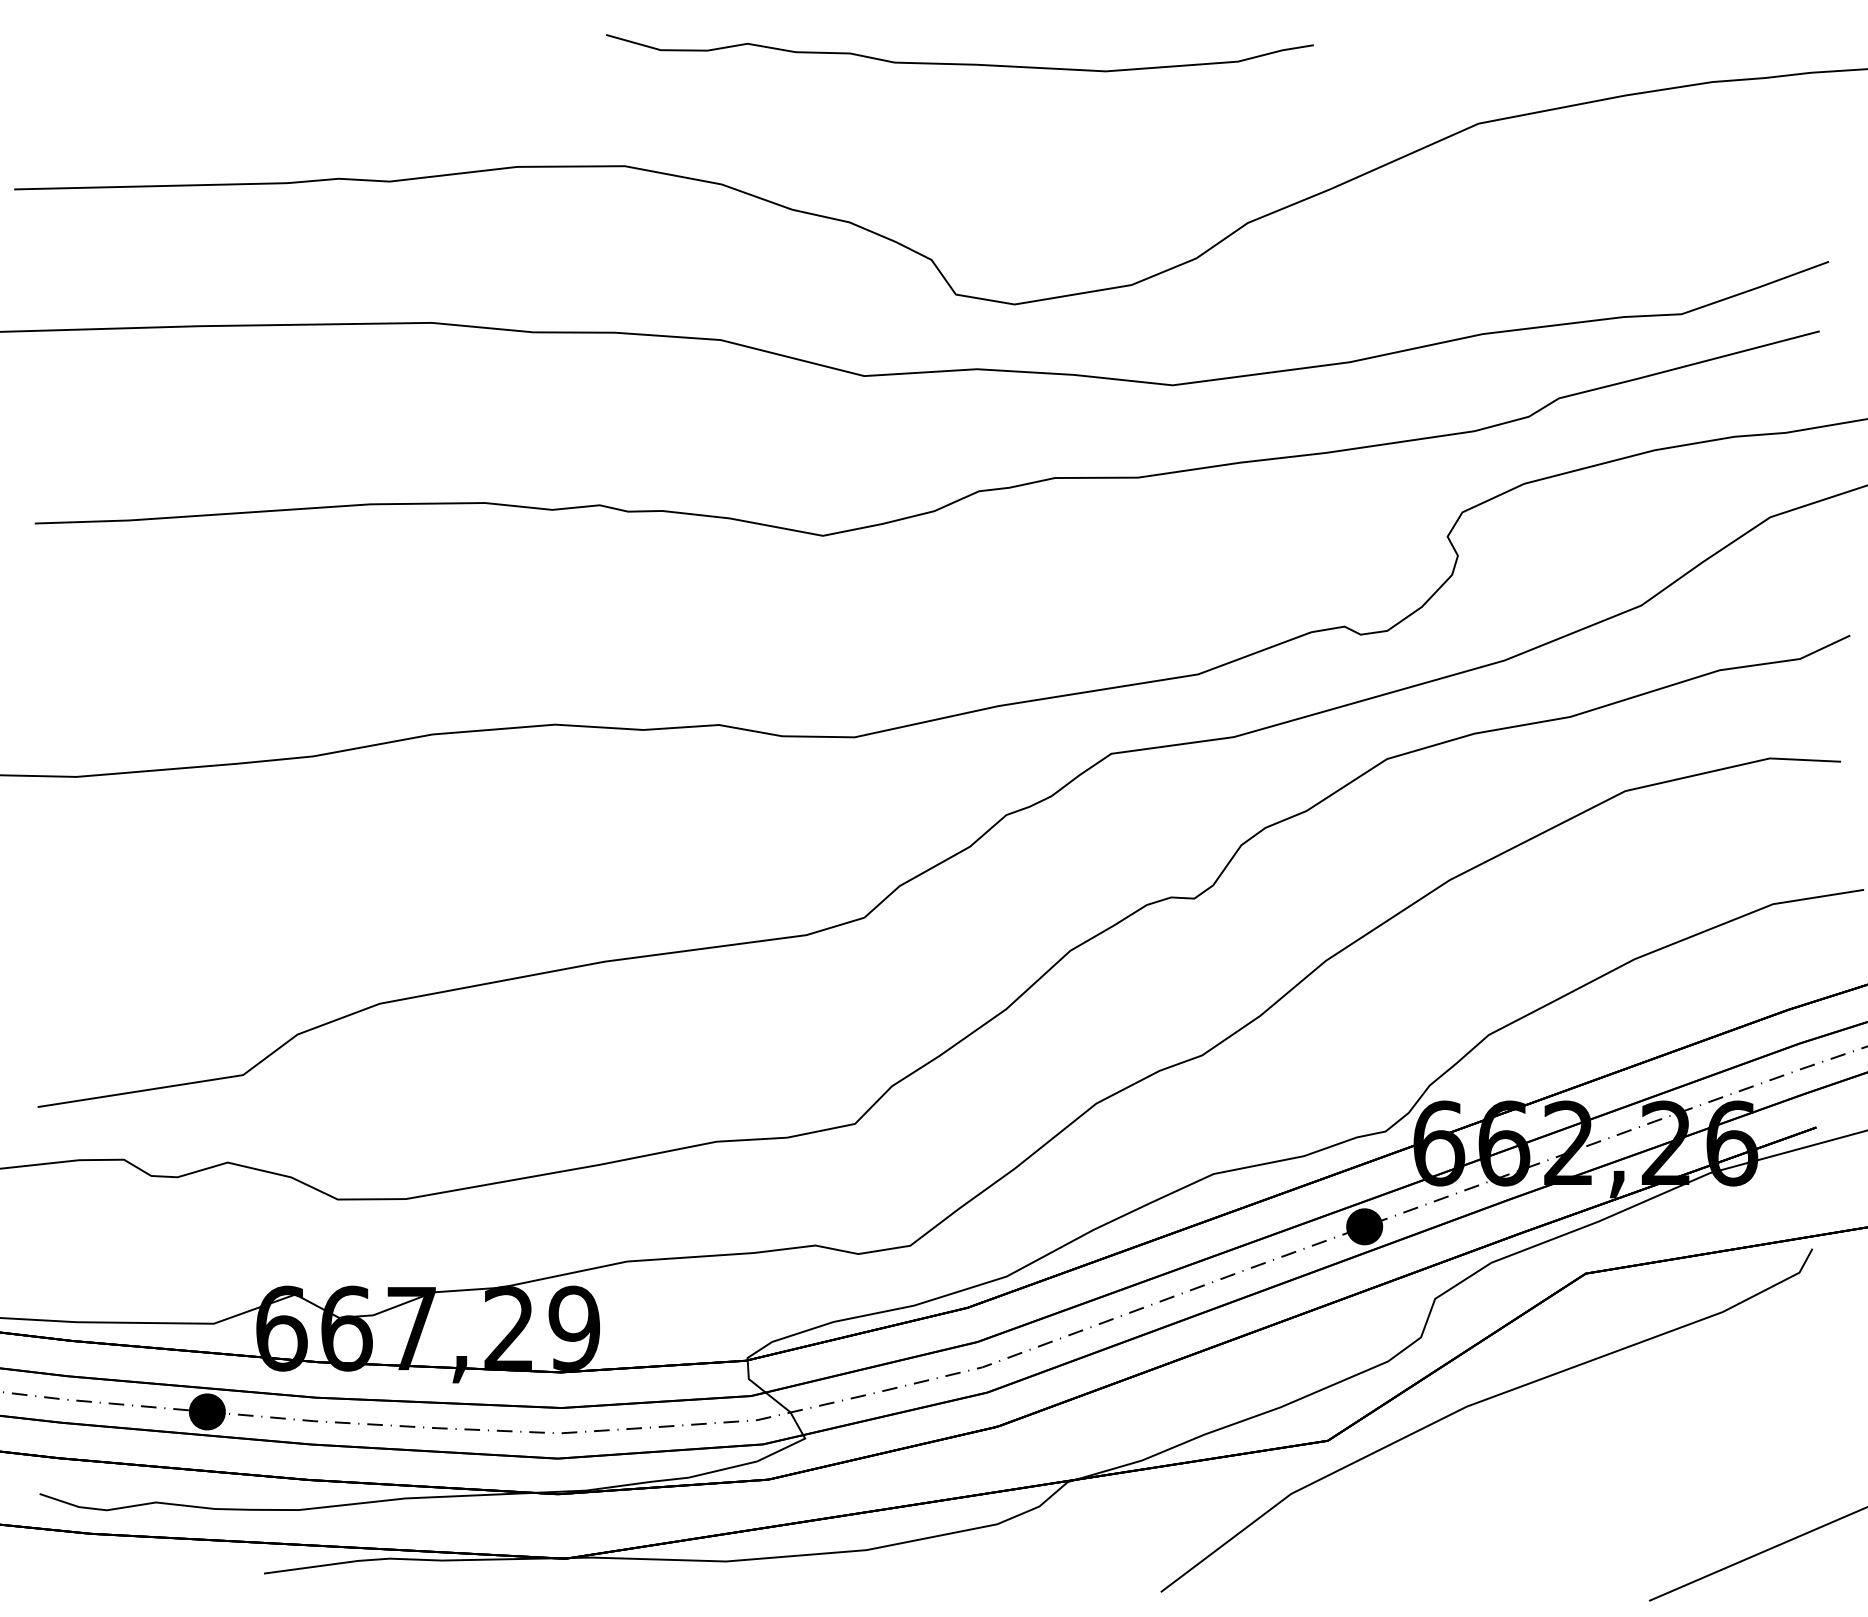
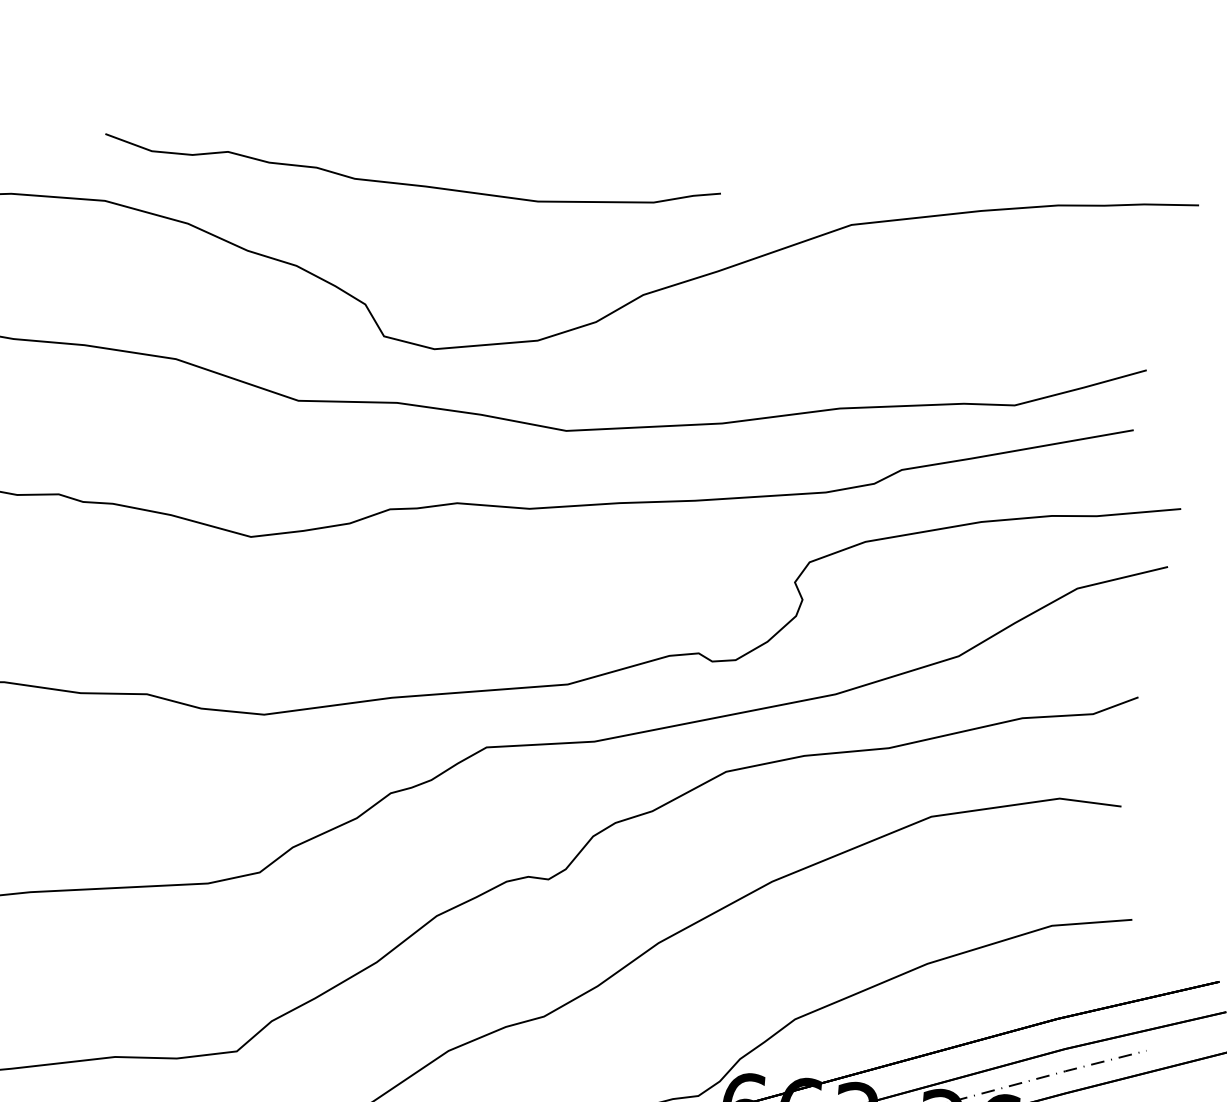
curve: (959, 63) -> (411, 184), moved

